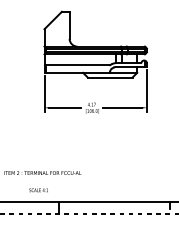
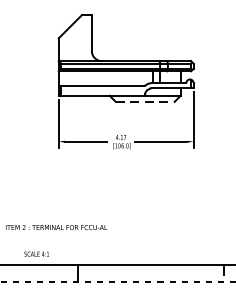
line: (110, 77) -> (145, 101), solid -> dashed
text: (38, 190) -> (36, 254), moved

